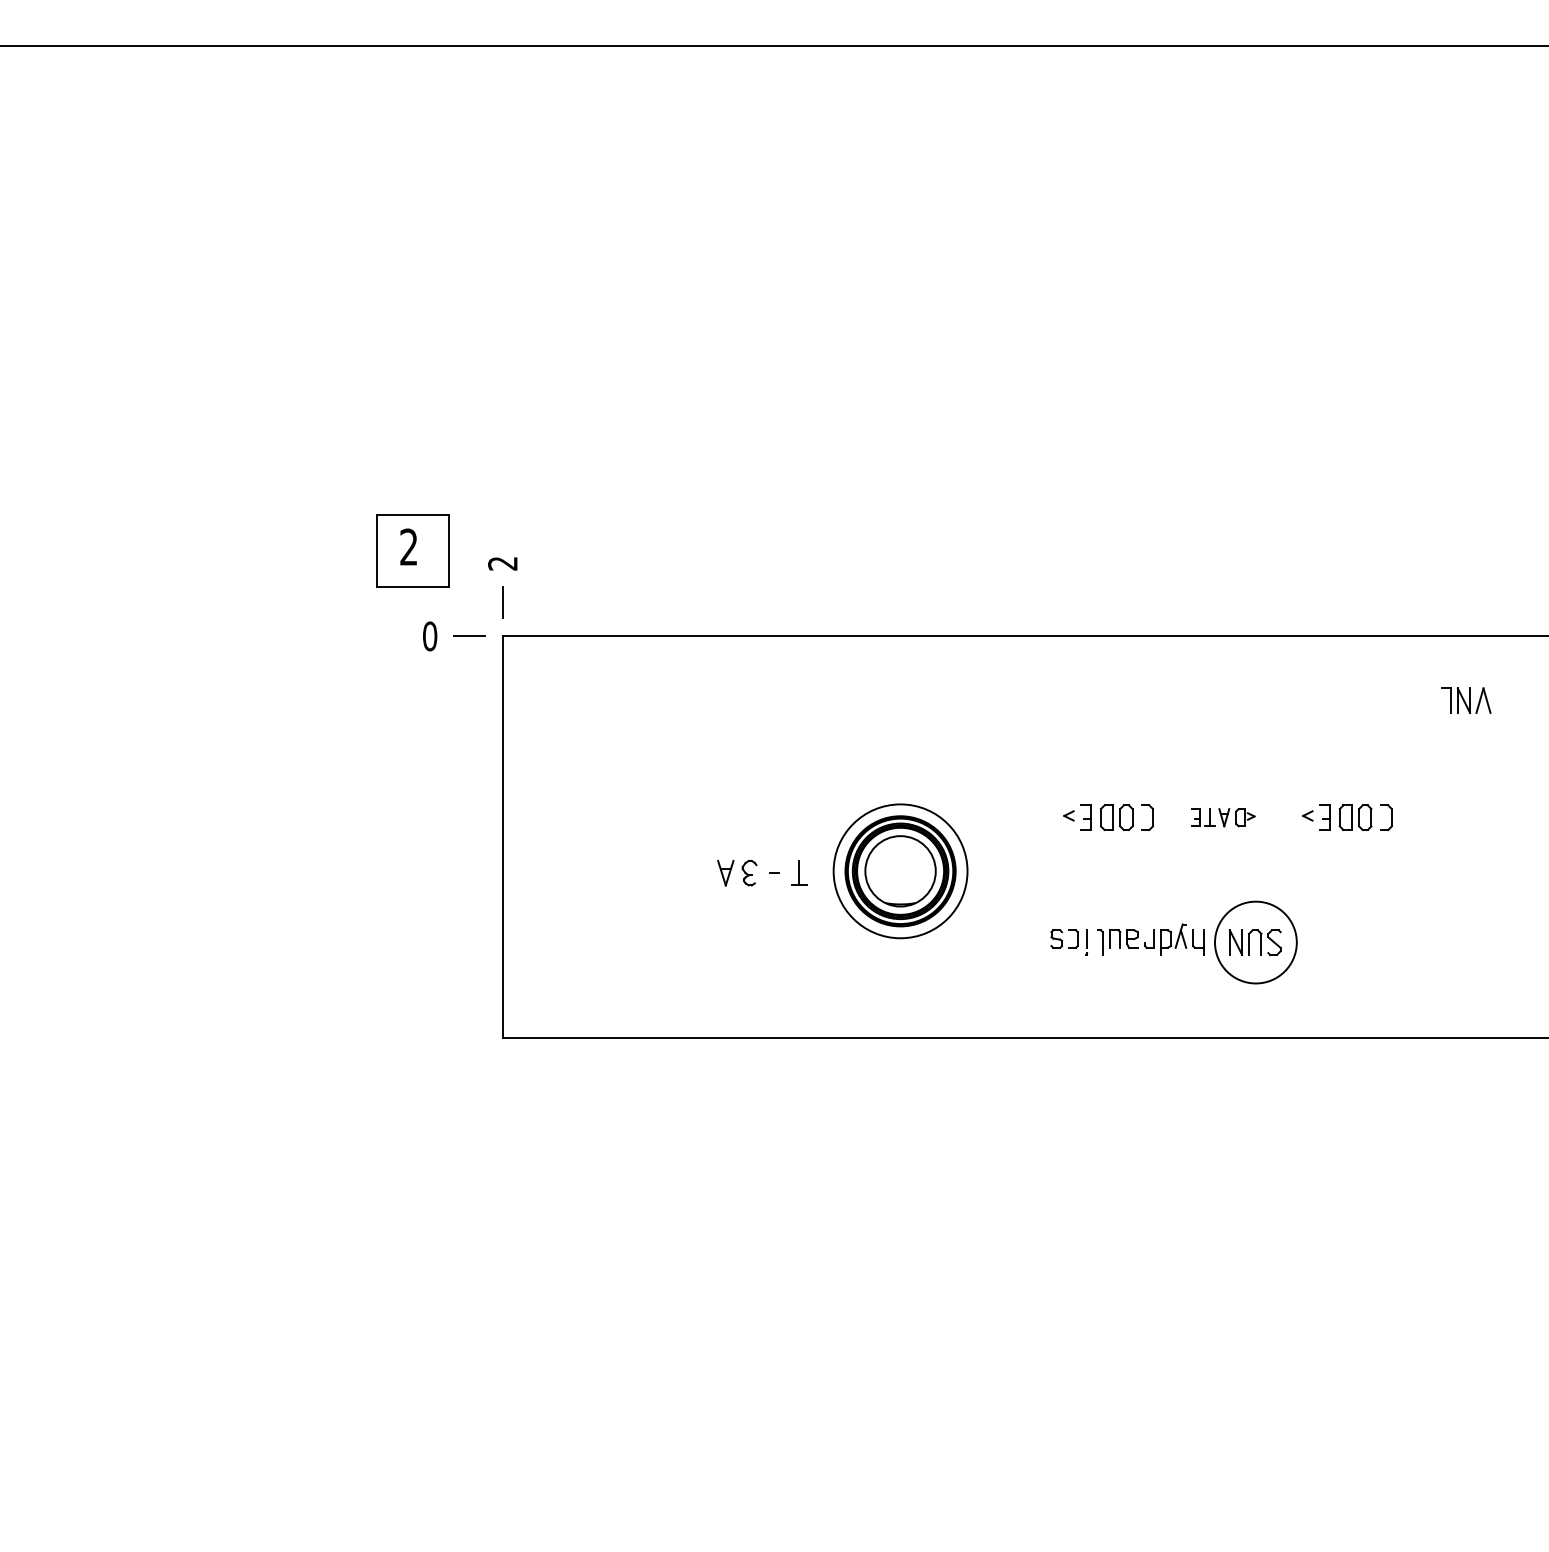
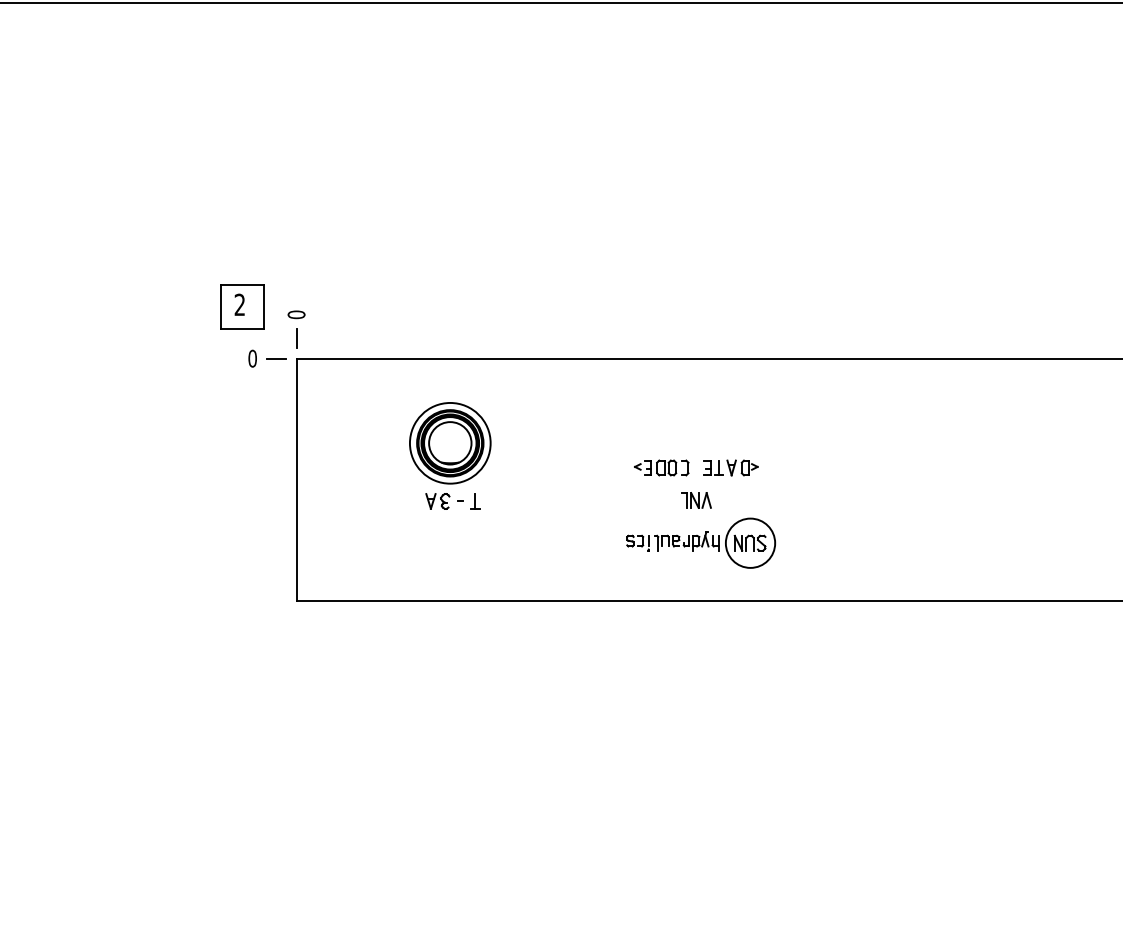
text: (502, 563) -> (296, 314), 2 -> 0
part: (1466, 700) -> (696, 500), moved
part: (1222, 816) -> (730, 467), size x1.43
part: (1347, 816) -> (805, 467), removed
part: (900, 871) -> (450, 443), moved

